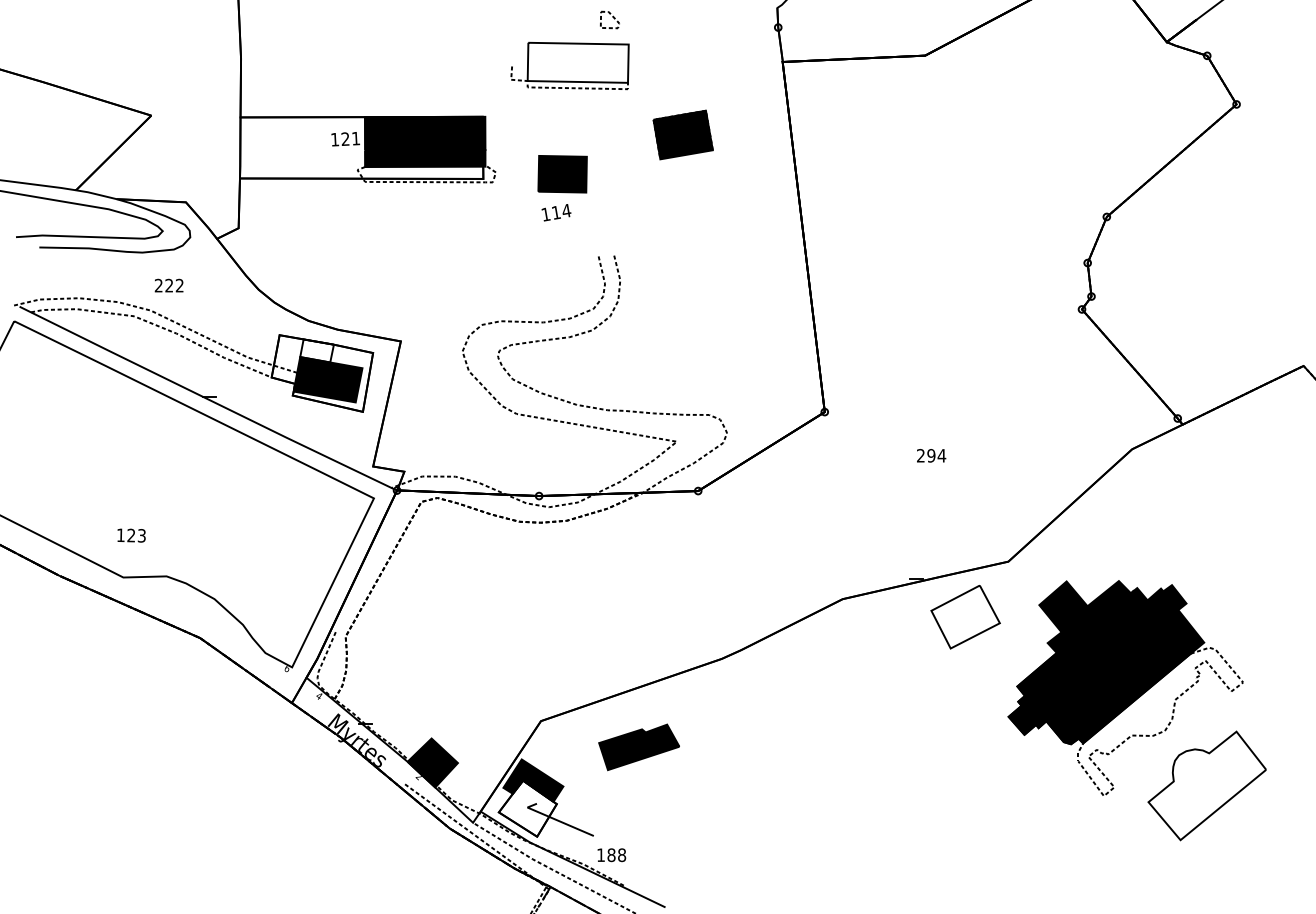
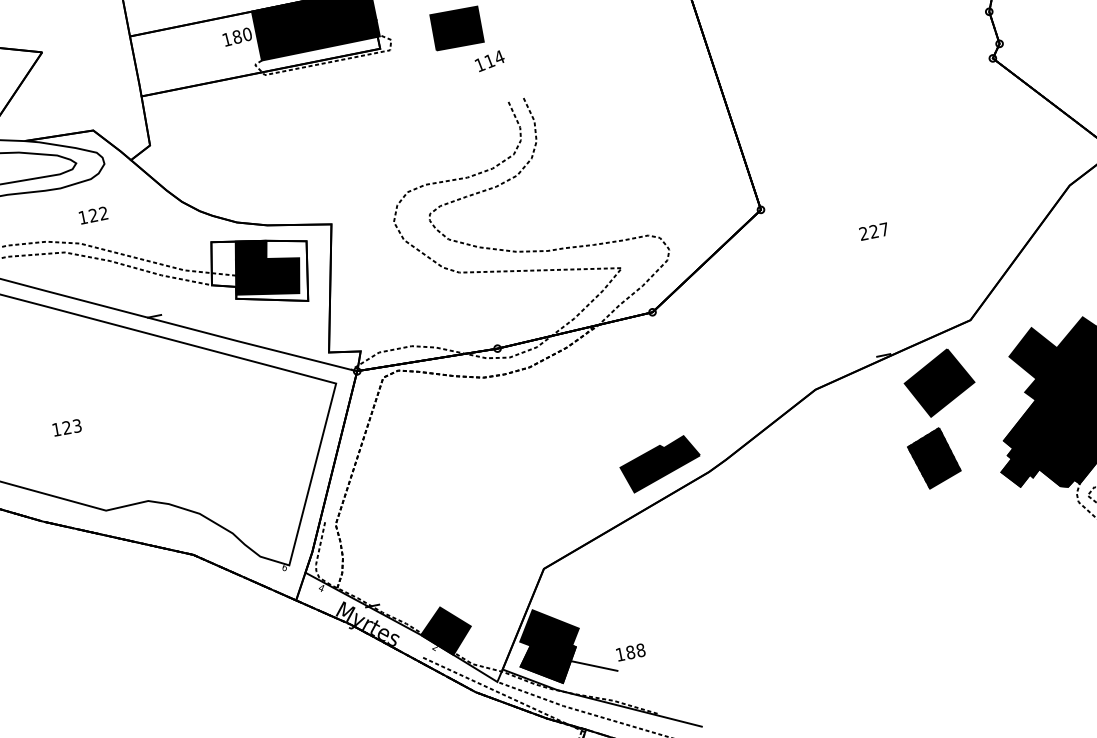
text: (350, 138) -> (241, 35), 121 -> 180
text: (556, 212) -> (489, 60), moved
text: (158, 285) -> (82, 217), 222 -> 122
fill: (316, 350) -> (250, 249), added
text: (936, 455) -> (879, 230), 294 -> 227
text: (131, 535) -> (67, 427), moved
fill: (965, 616) -> (939, 382), added
part: (945, 689) -> (934, 457), added
part: (638, 747) -> (659, 464), moved
fill: (527, 808) -> (547, 657), added
text: (611, 855) -> (630, 652), moved

